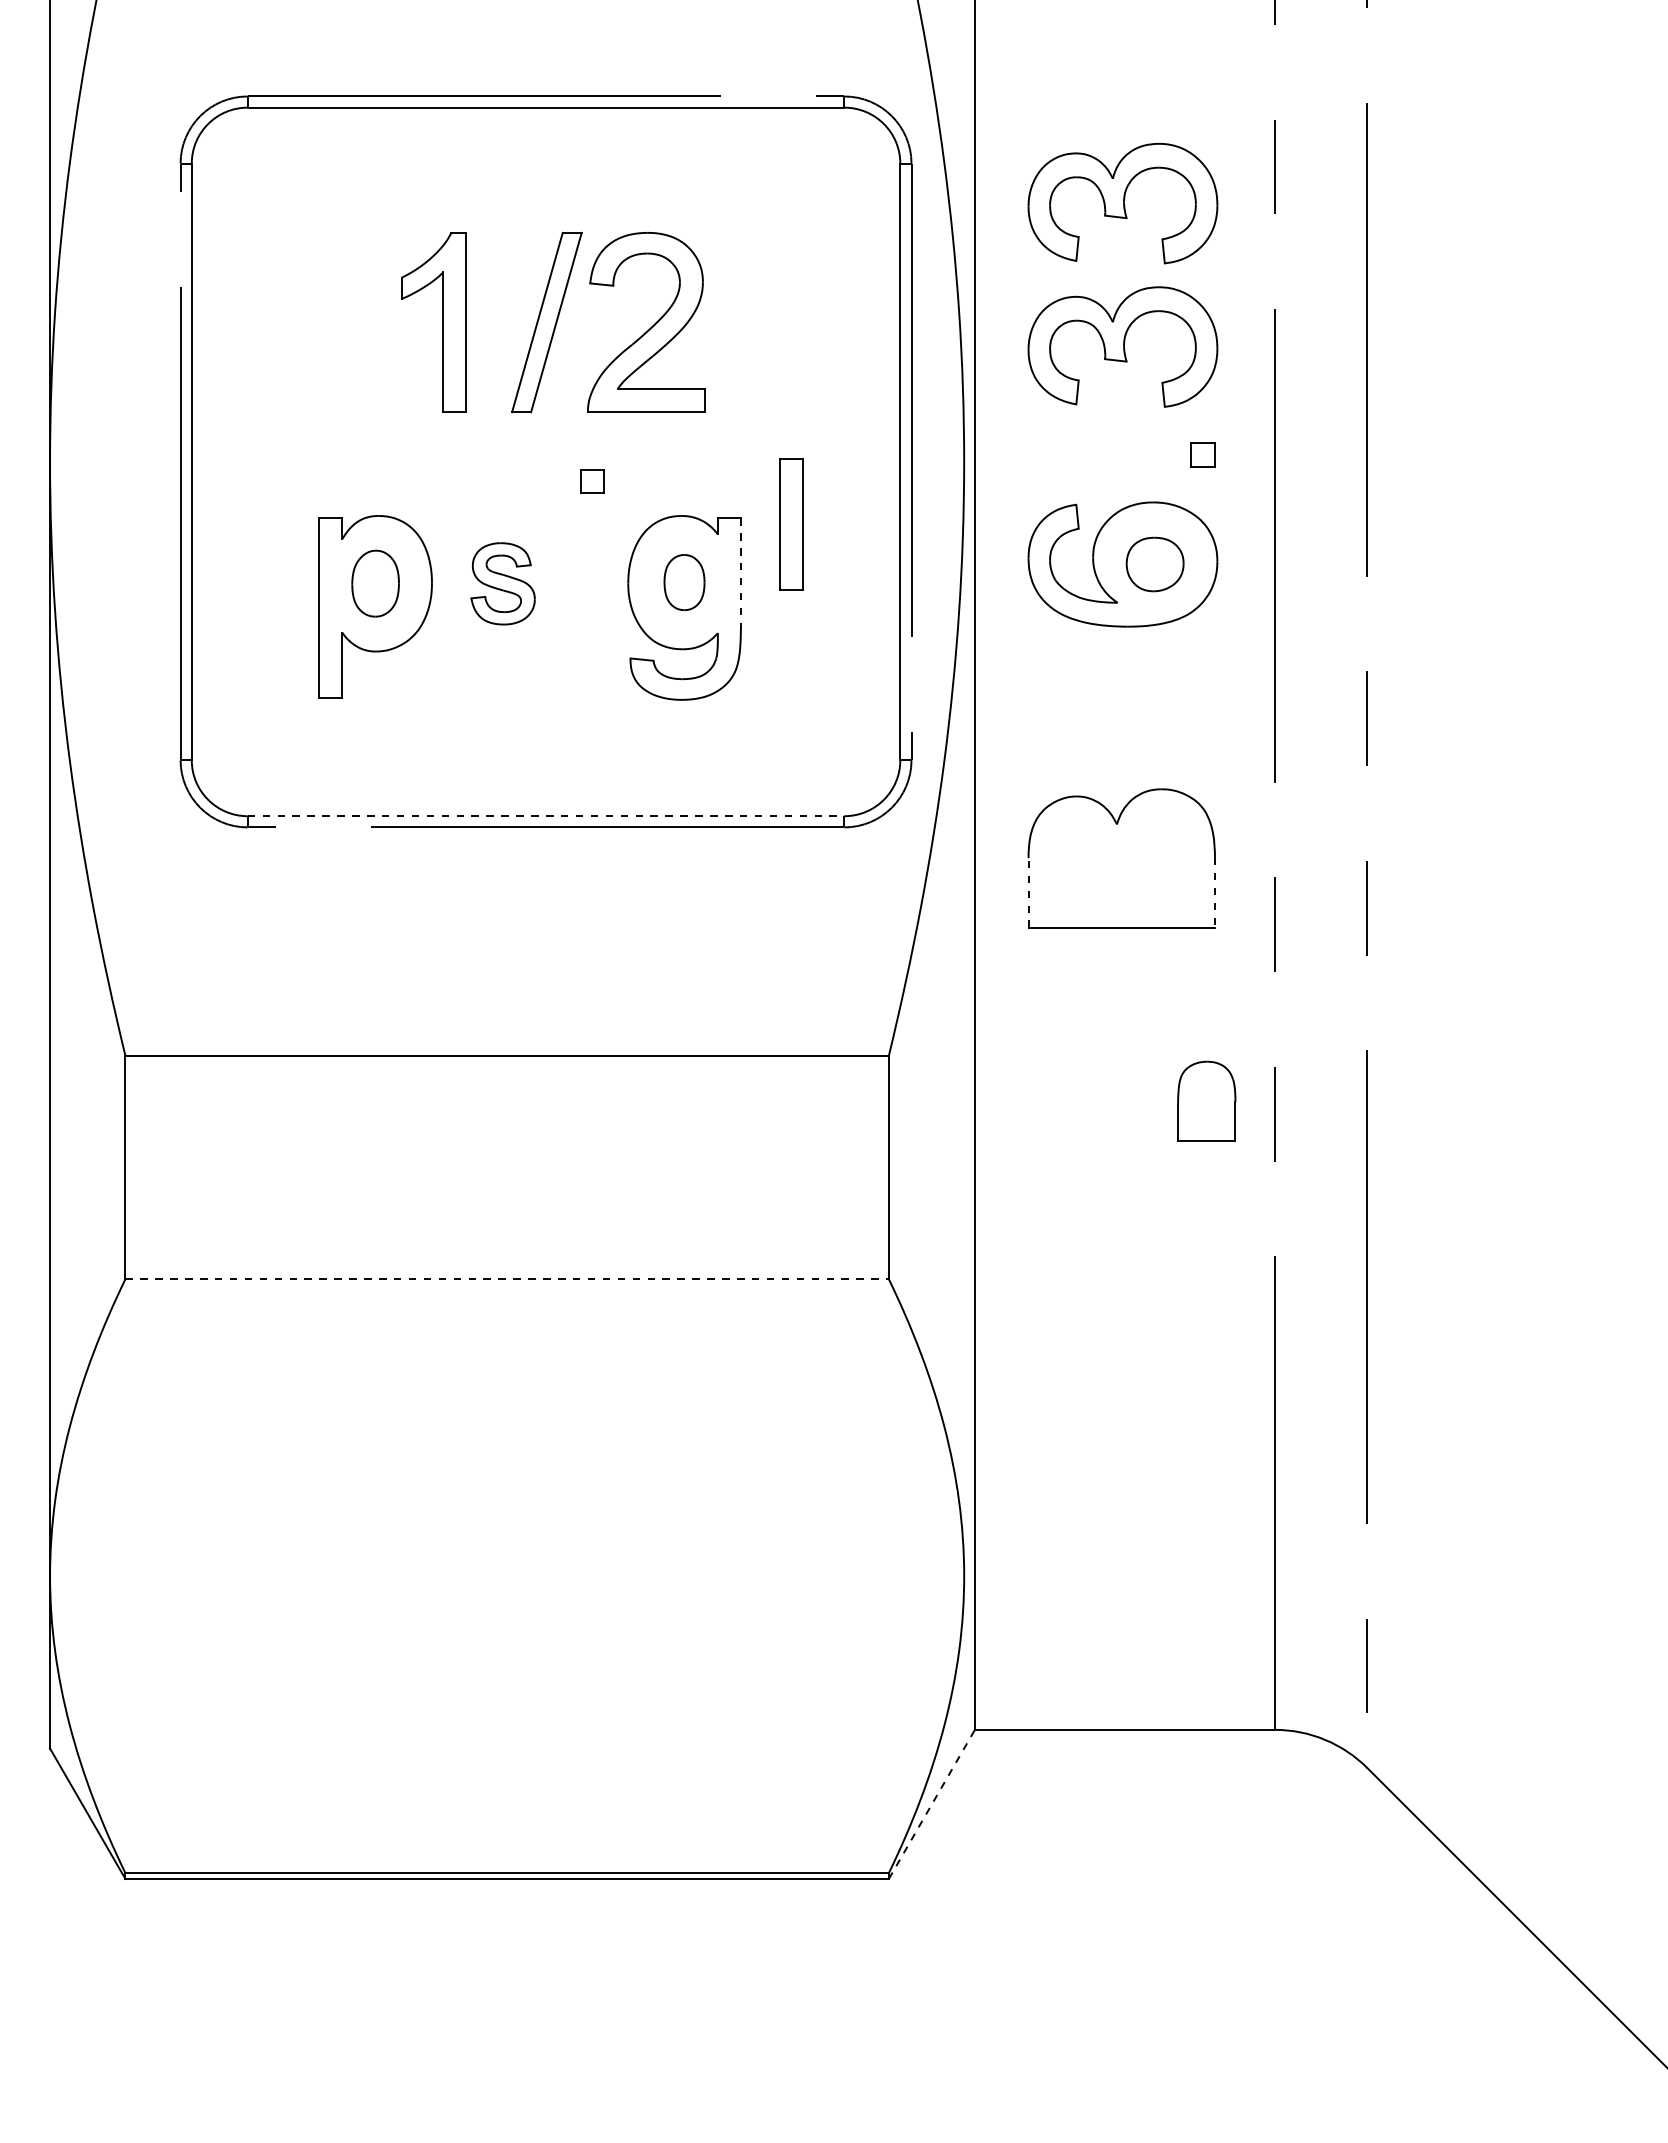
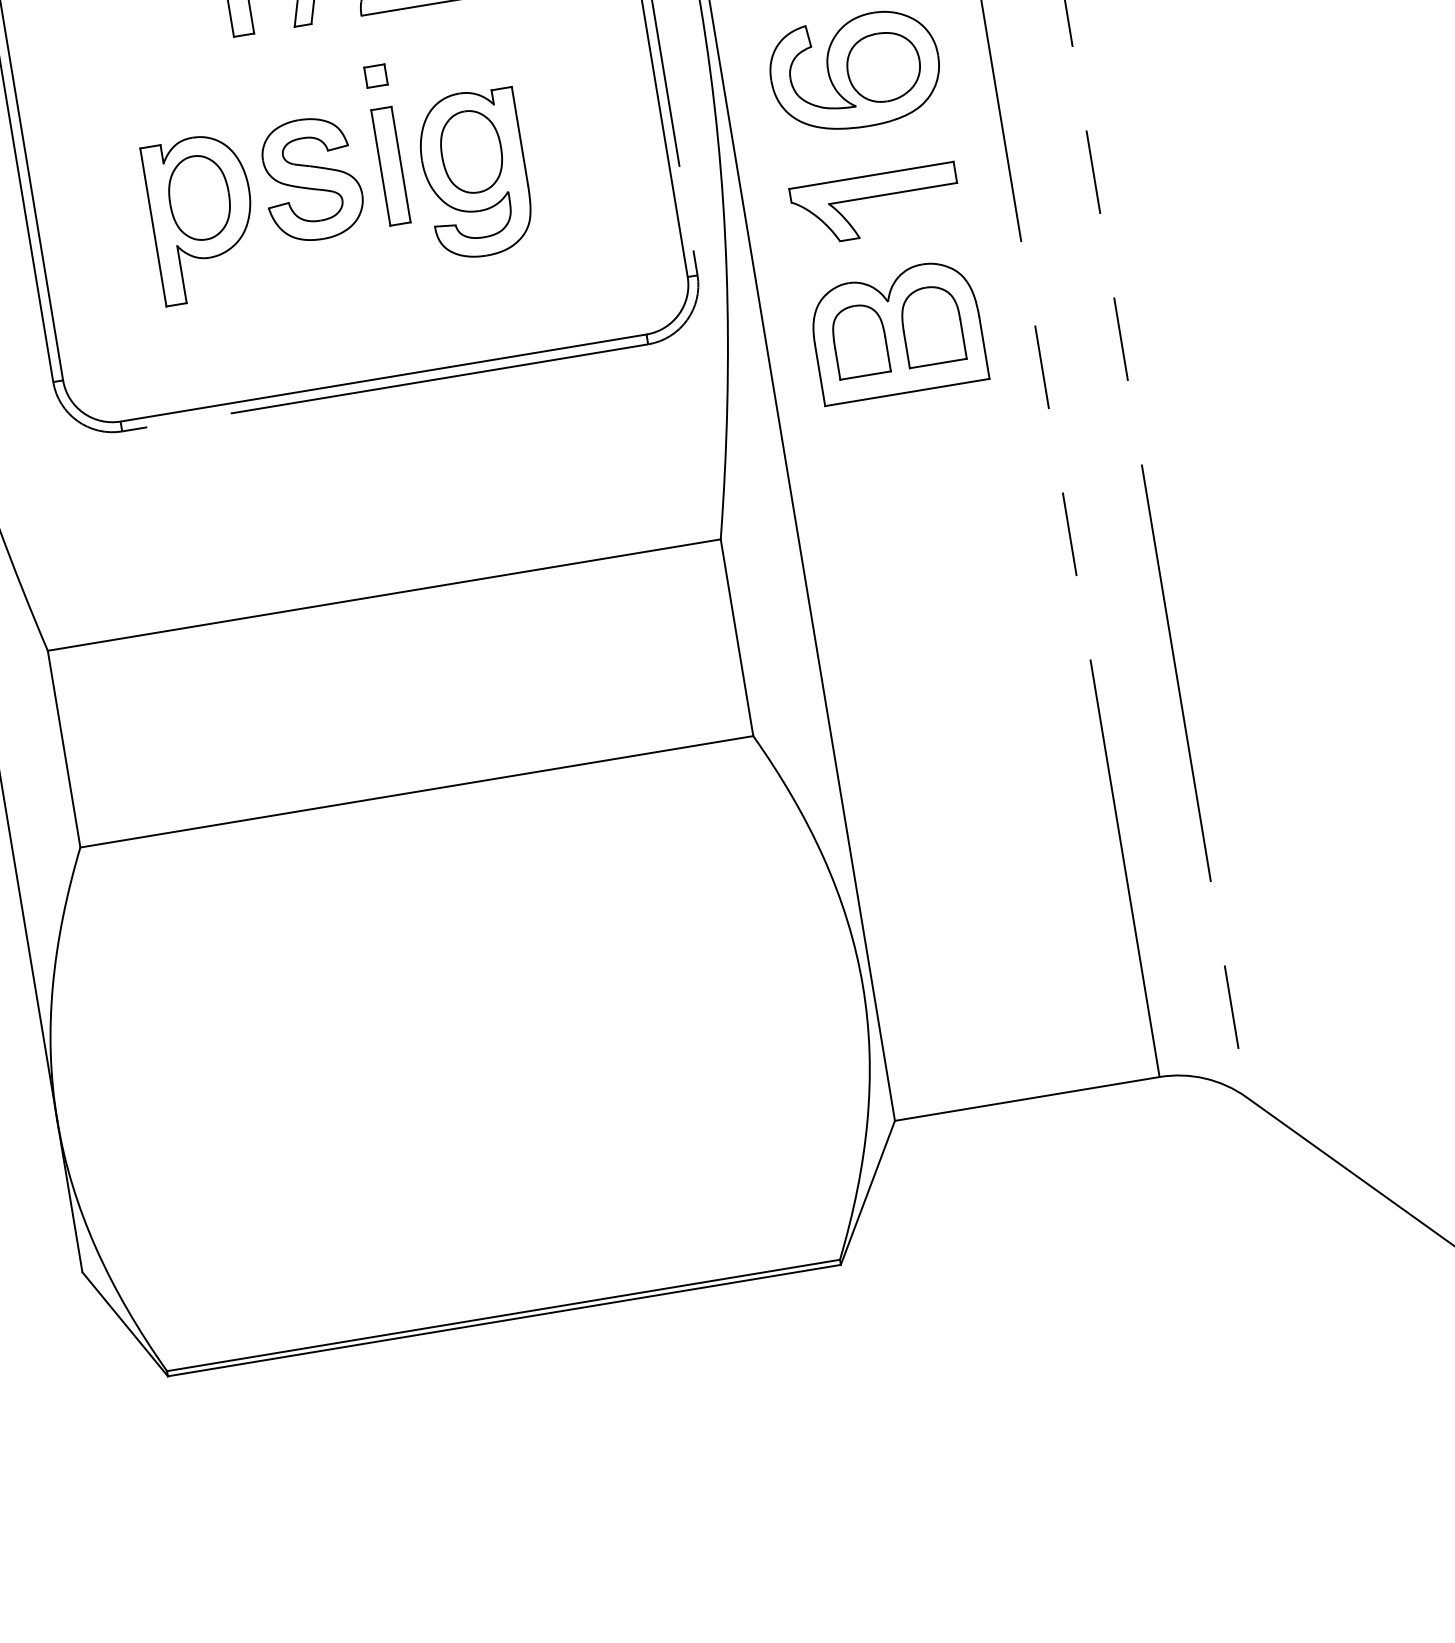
part: (791, 524) -> (390, 166), moved
part: (1154, 564) -> (883, 67), size x1.43
line: (740, 574) -> (519, 136), dashed -> solid
part: (684, 582) -> (471, 151), size x1.67
part: (375, 583) -> (199, 197), size x1.43
part: (502, 583) -> (311, 179), size x1.67
part: (1121, 706) -> (874, 197), added
line: (546, 816) -> (384, 378), dashed -> solid
part: (1161, 858) -> (932, 325), added
line: (1028, 893) -> (820, 375), dashed -> solid
line: (1215, 893) -> (984, 348), dashed -> solid
part: (1206, 1100) -> (859, 340), moved
line: (507, 1279) -> (417, 792), dashed -> solid
line: (932, 1804) -> (868, 1192), dashed -> solid

